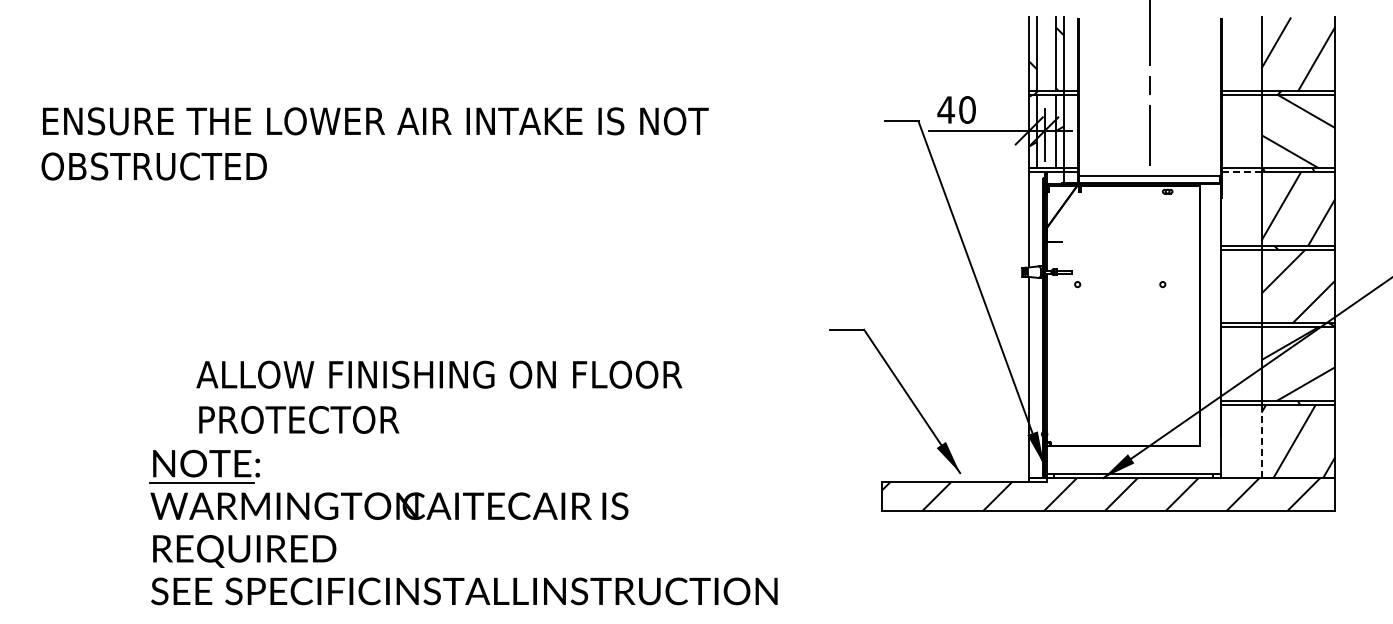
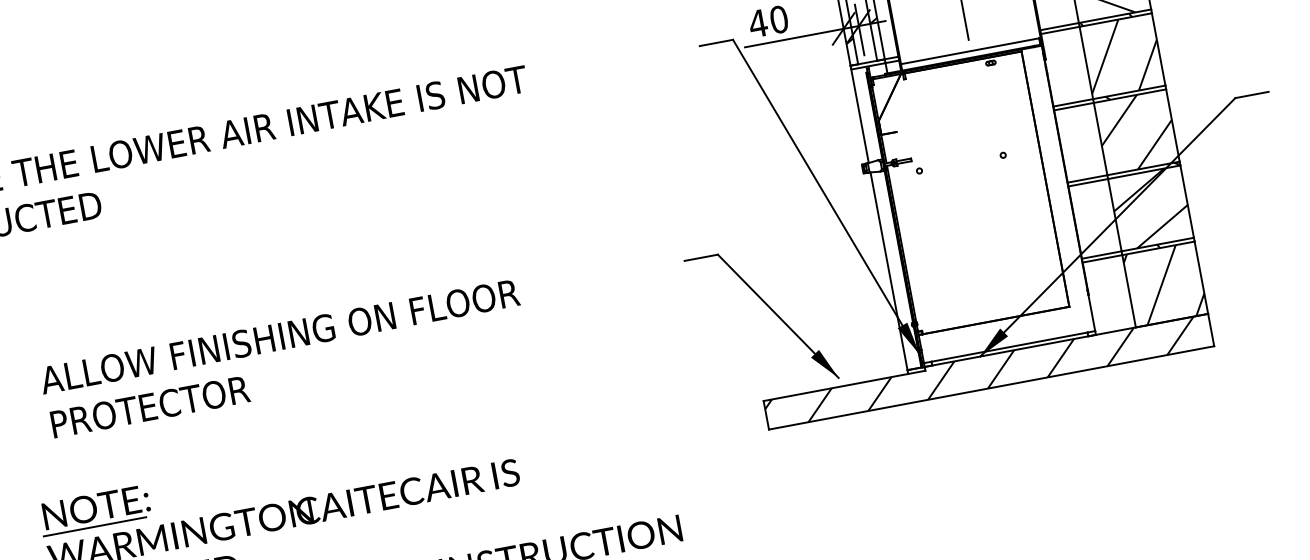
line: (1241, 172) -> (1059, 30), dashed -> solid
text: (439, 396) -> (283, 358), moved
line: (1261, 441) -> (1129, 291), dashed -> solid

